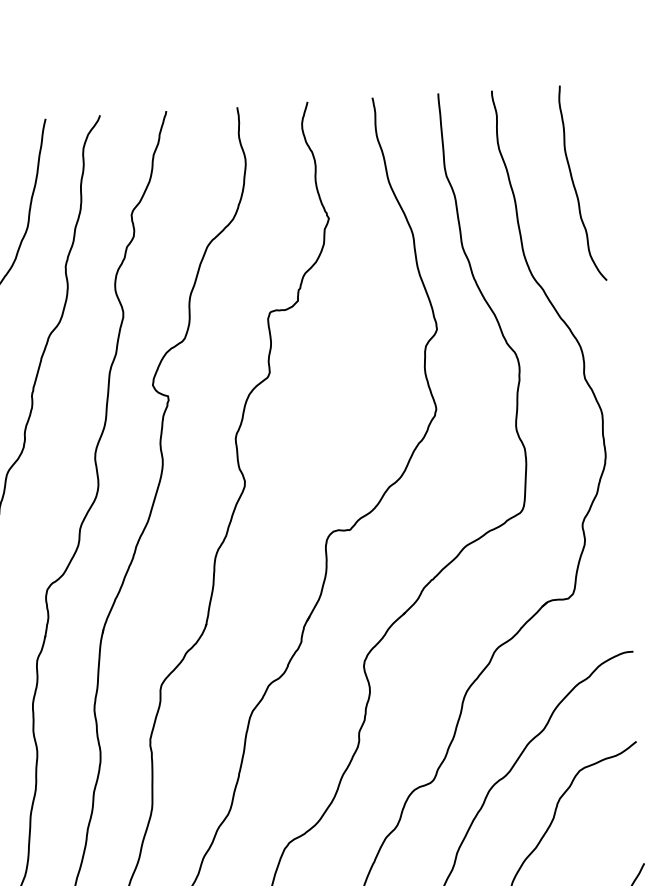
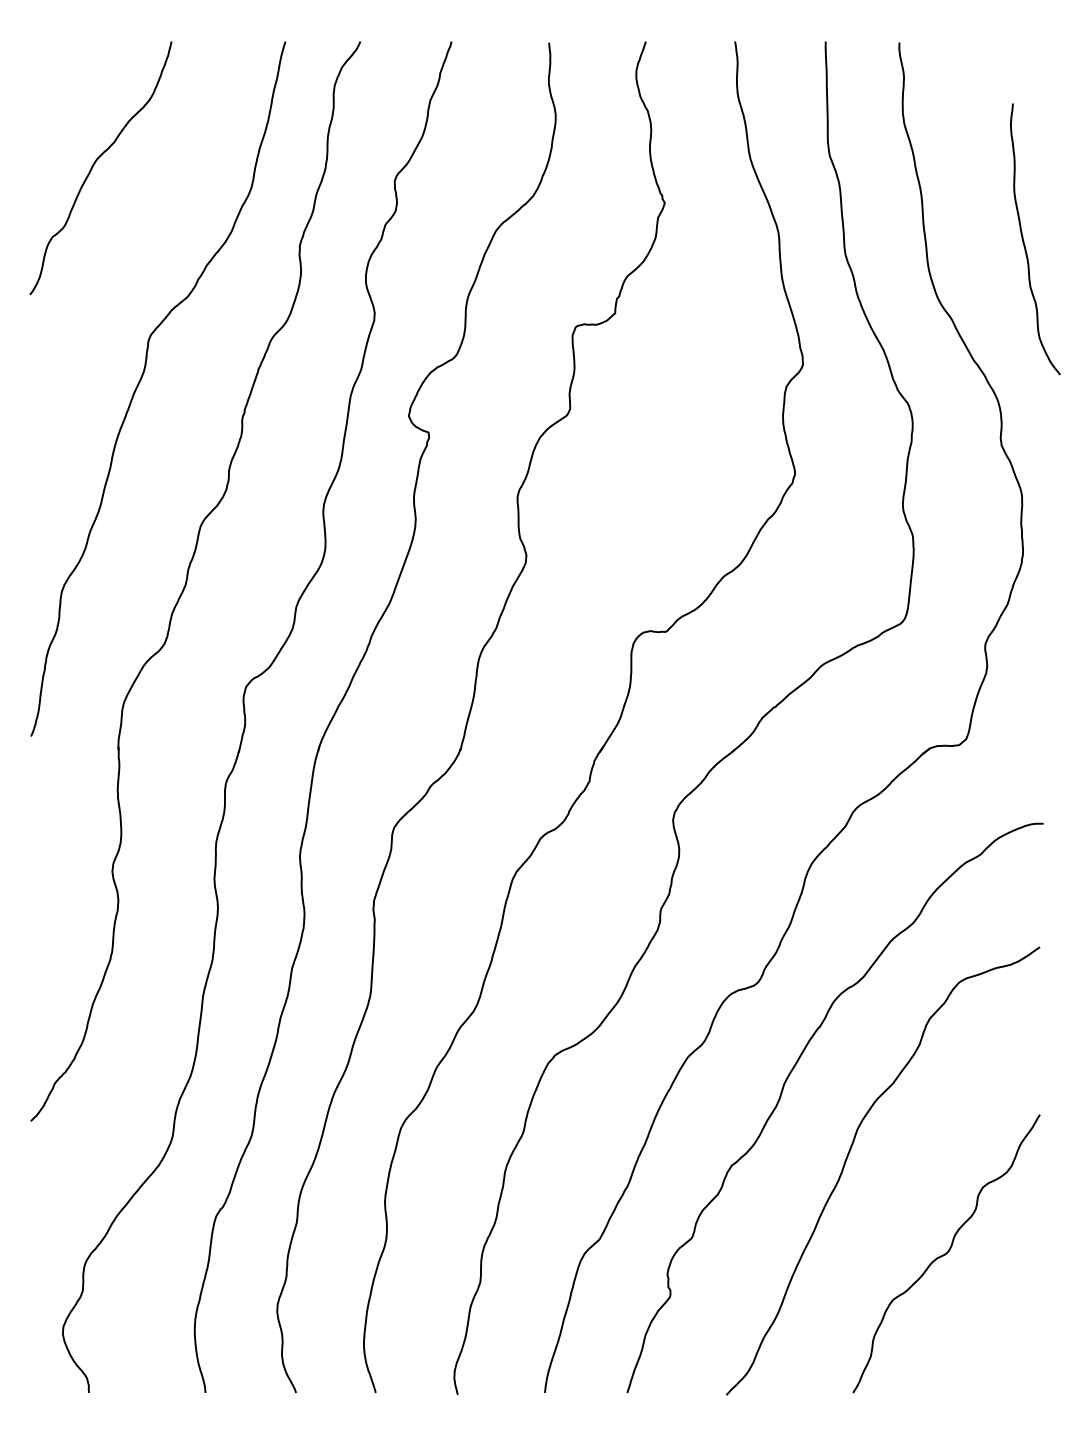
curve: (574, 185) -> (1024, 241), moved

